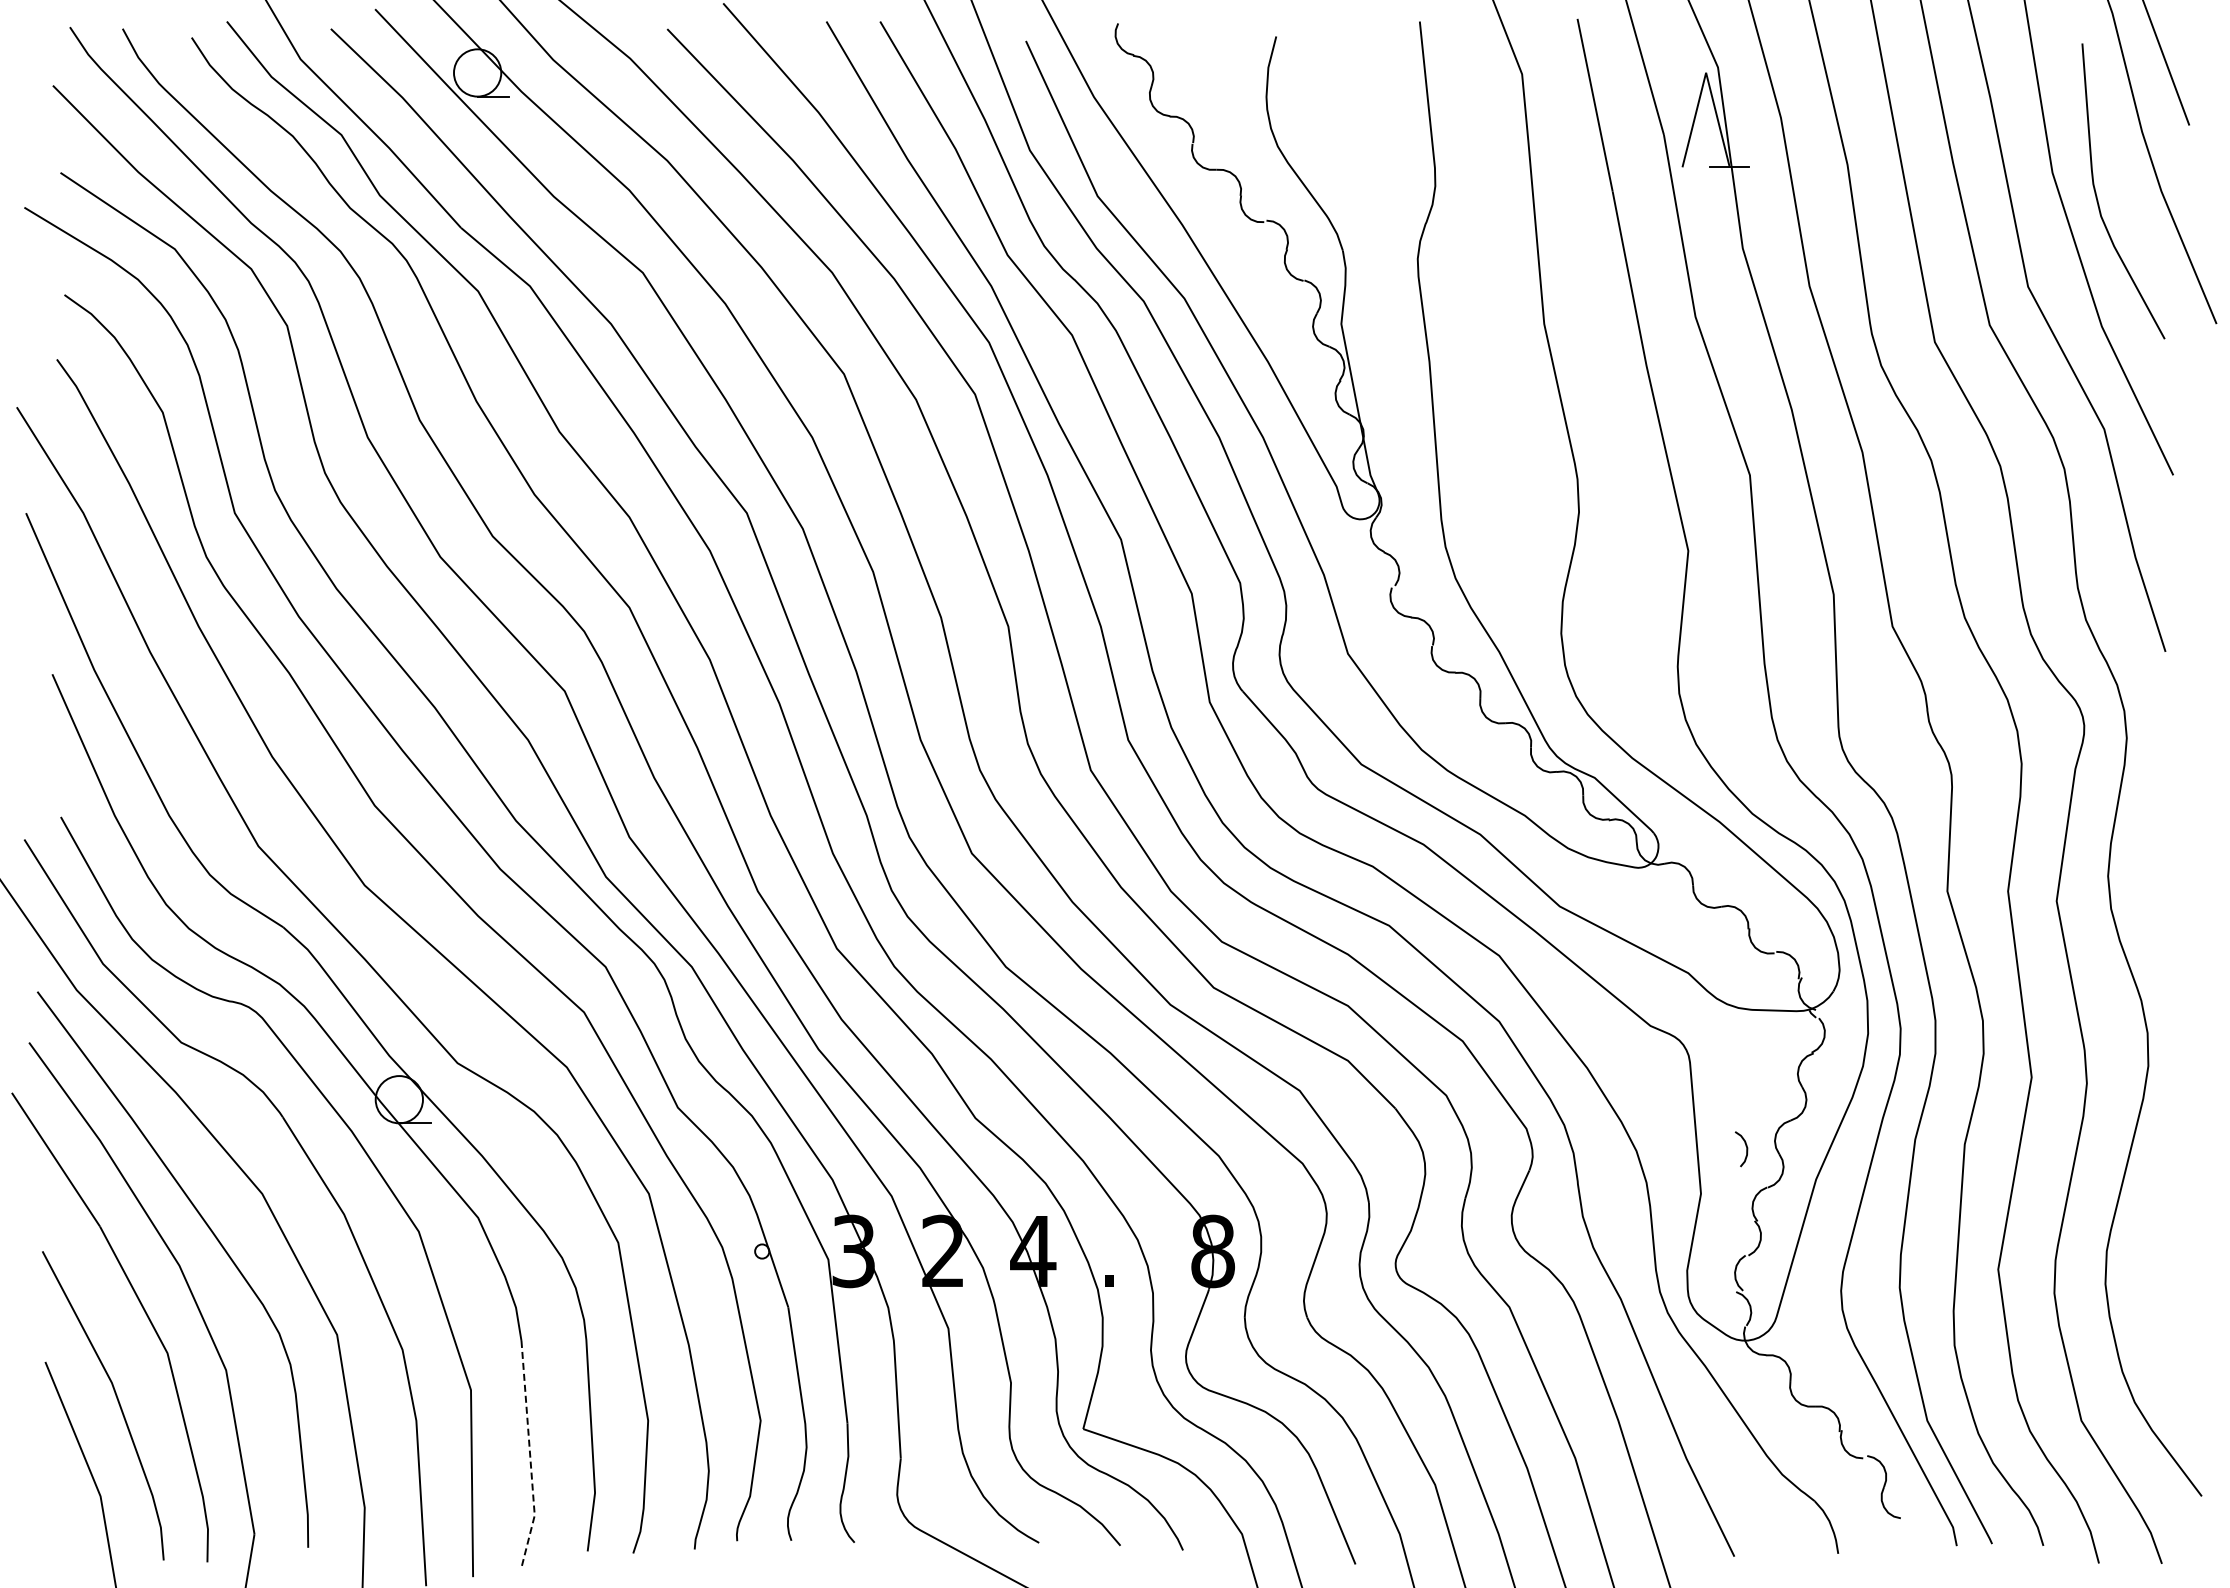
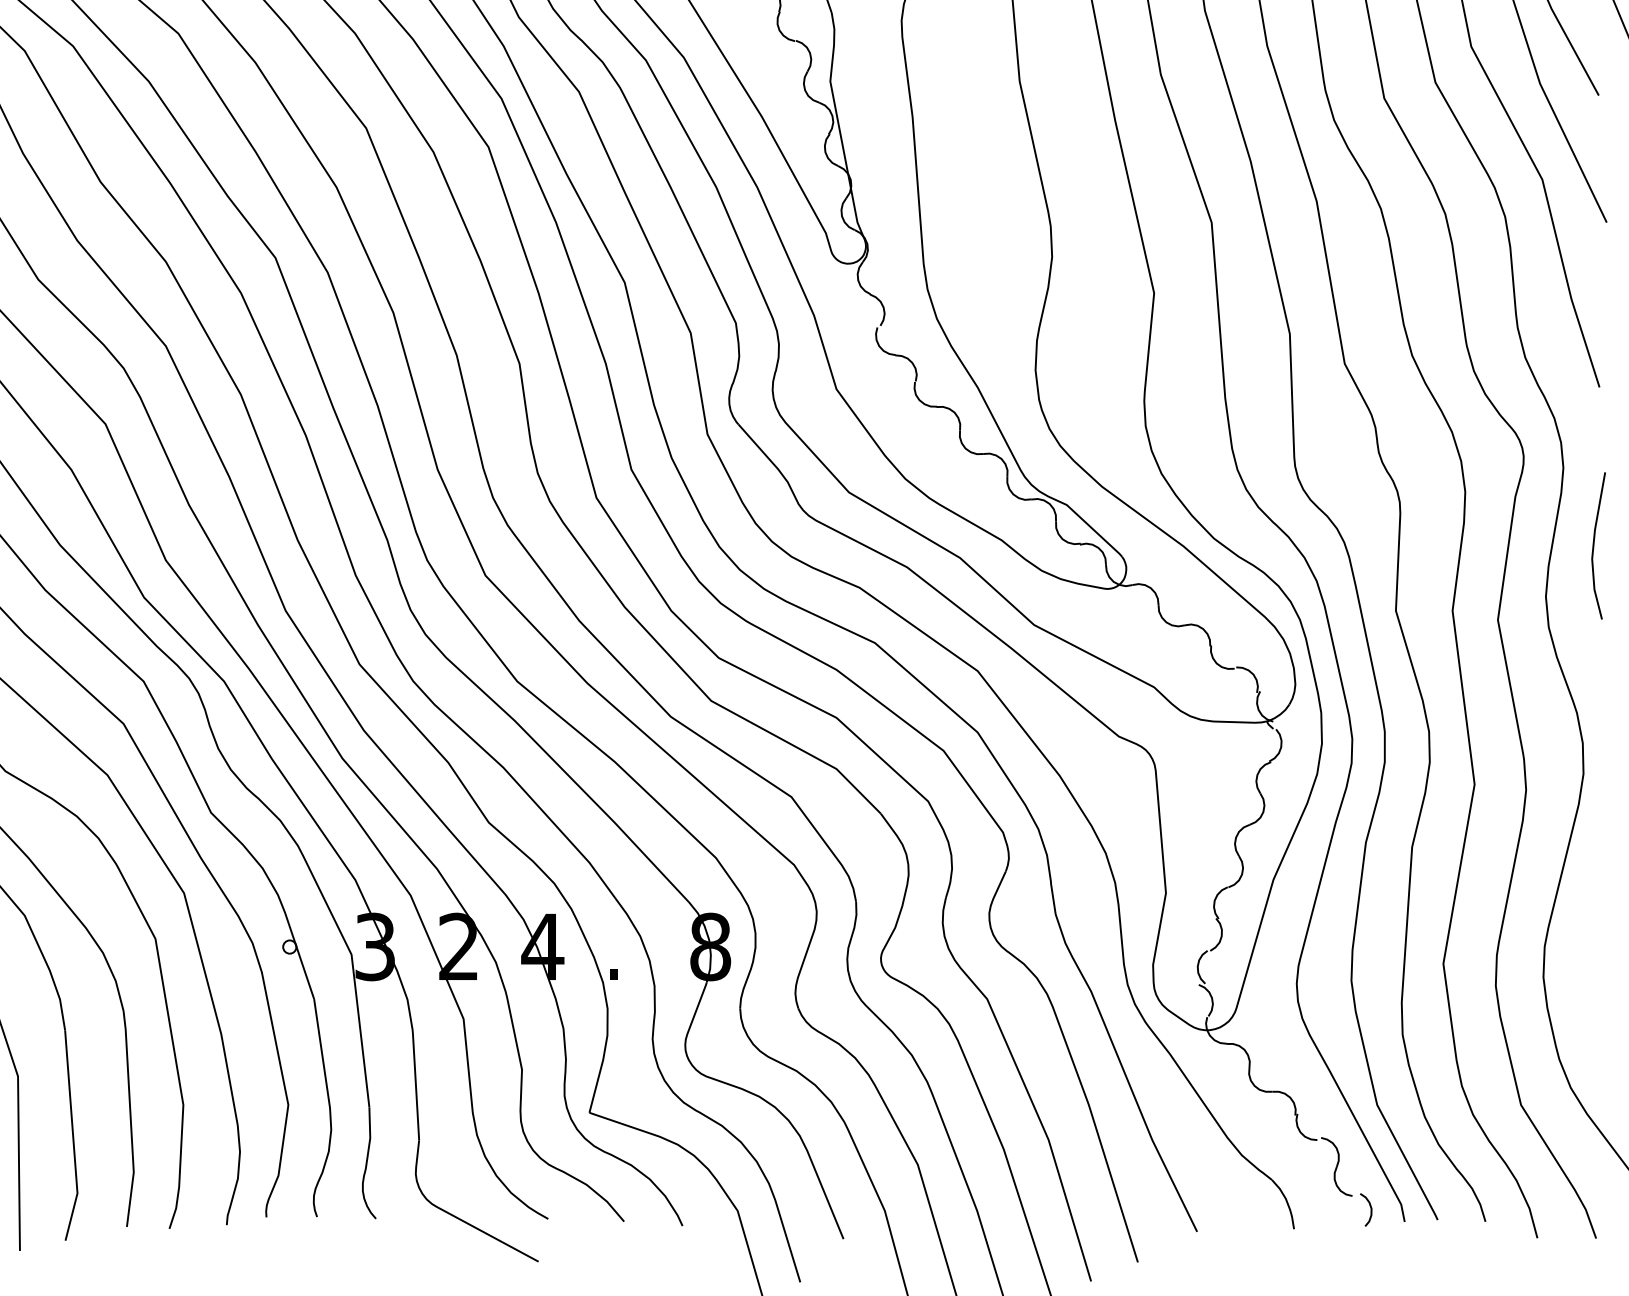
line: (2160, 819) -> (1594, 543), added
curve: (1745, 1146) -> (1369, 1207), moved
line: (530, 1455) -> (73, 1137), dashed -> solid

